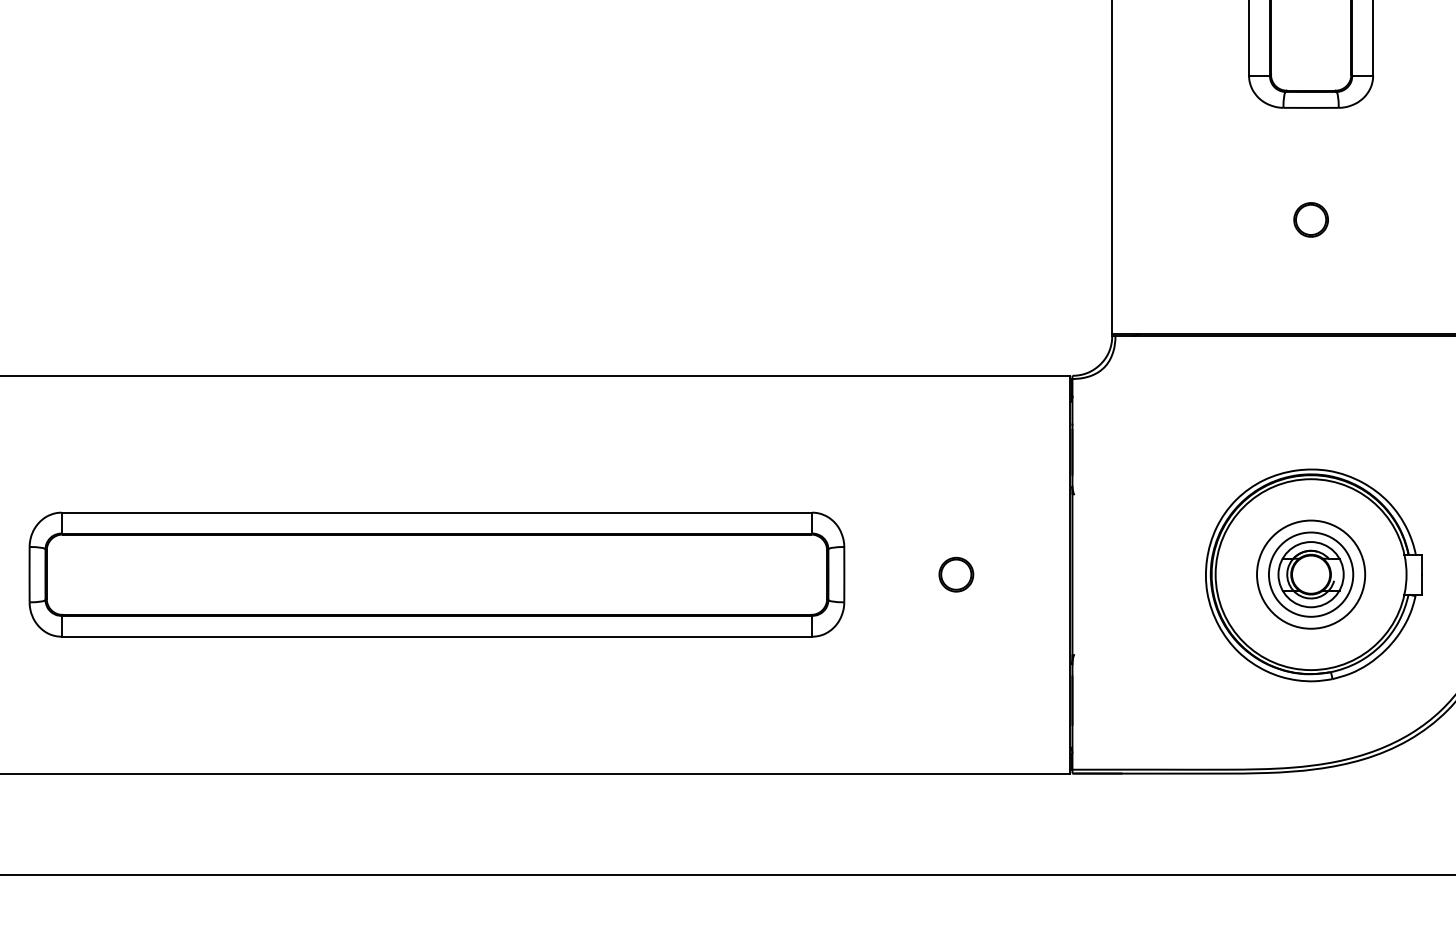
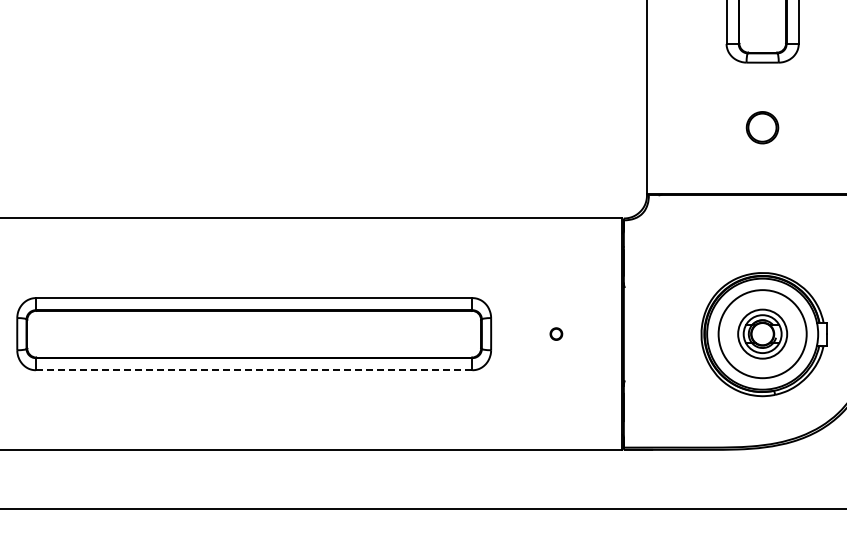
part: (1310, 219) -> (762, 127), size x1.6
part: (956, 573) -> (556, 333), size x0.6
circle: (1310, 573) -> (762, 333), size x1.4
line: (435, 637) -> (253, 370), solid -> dashed

